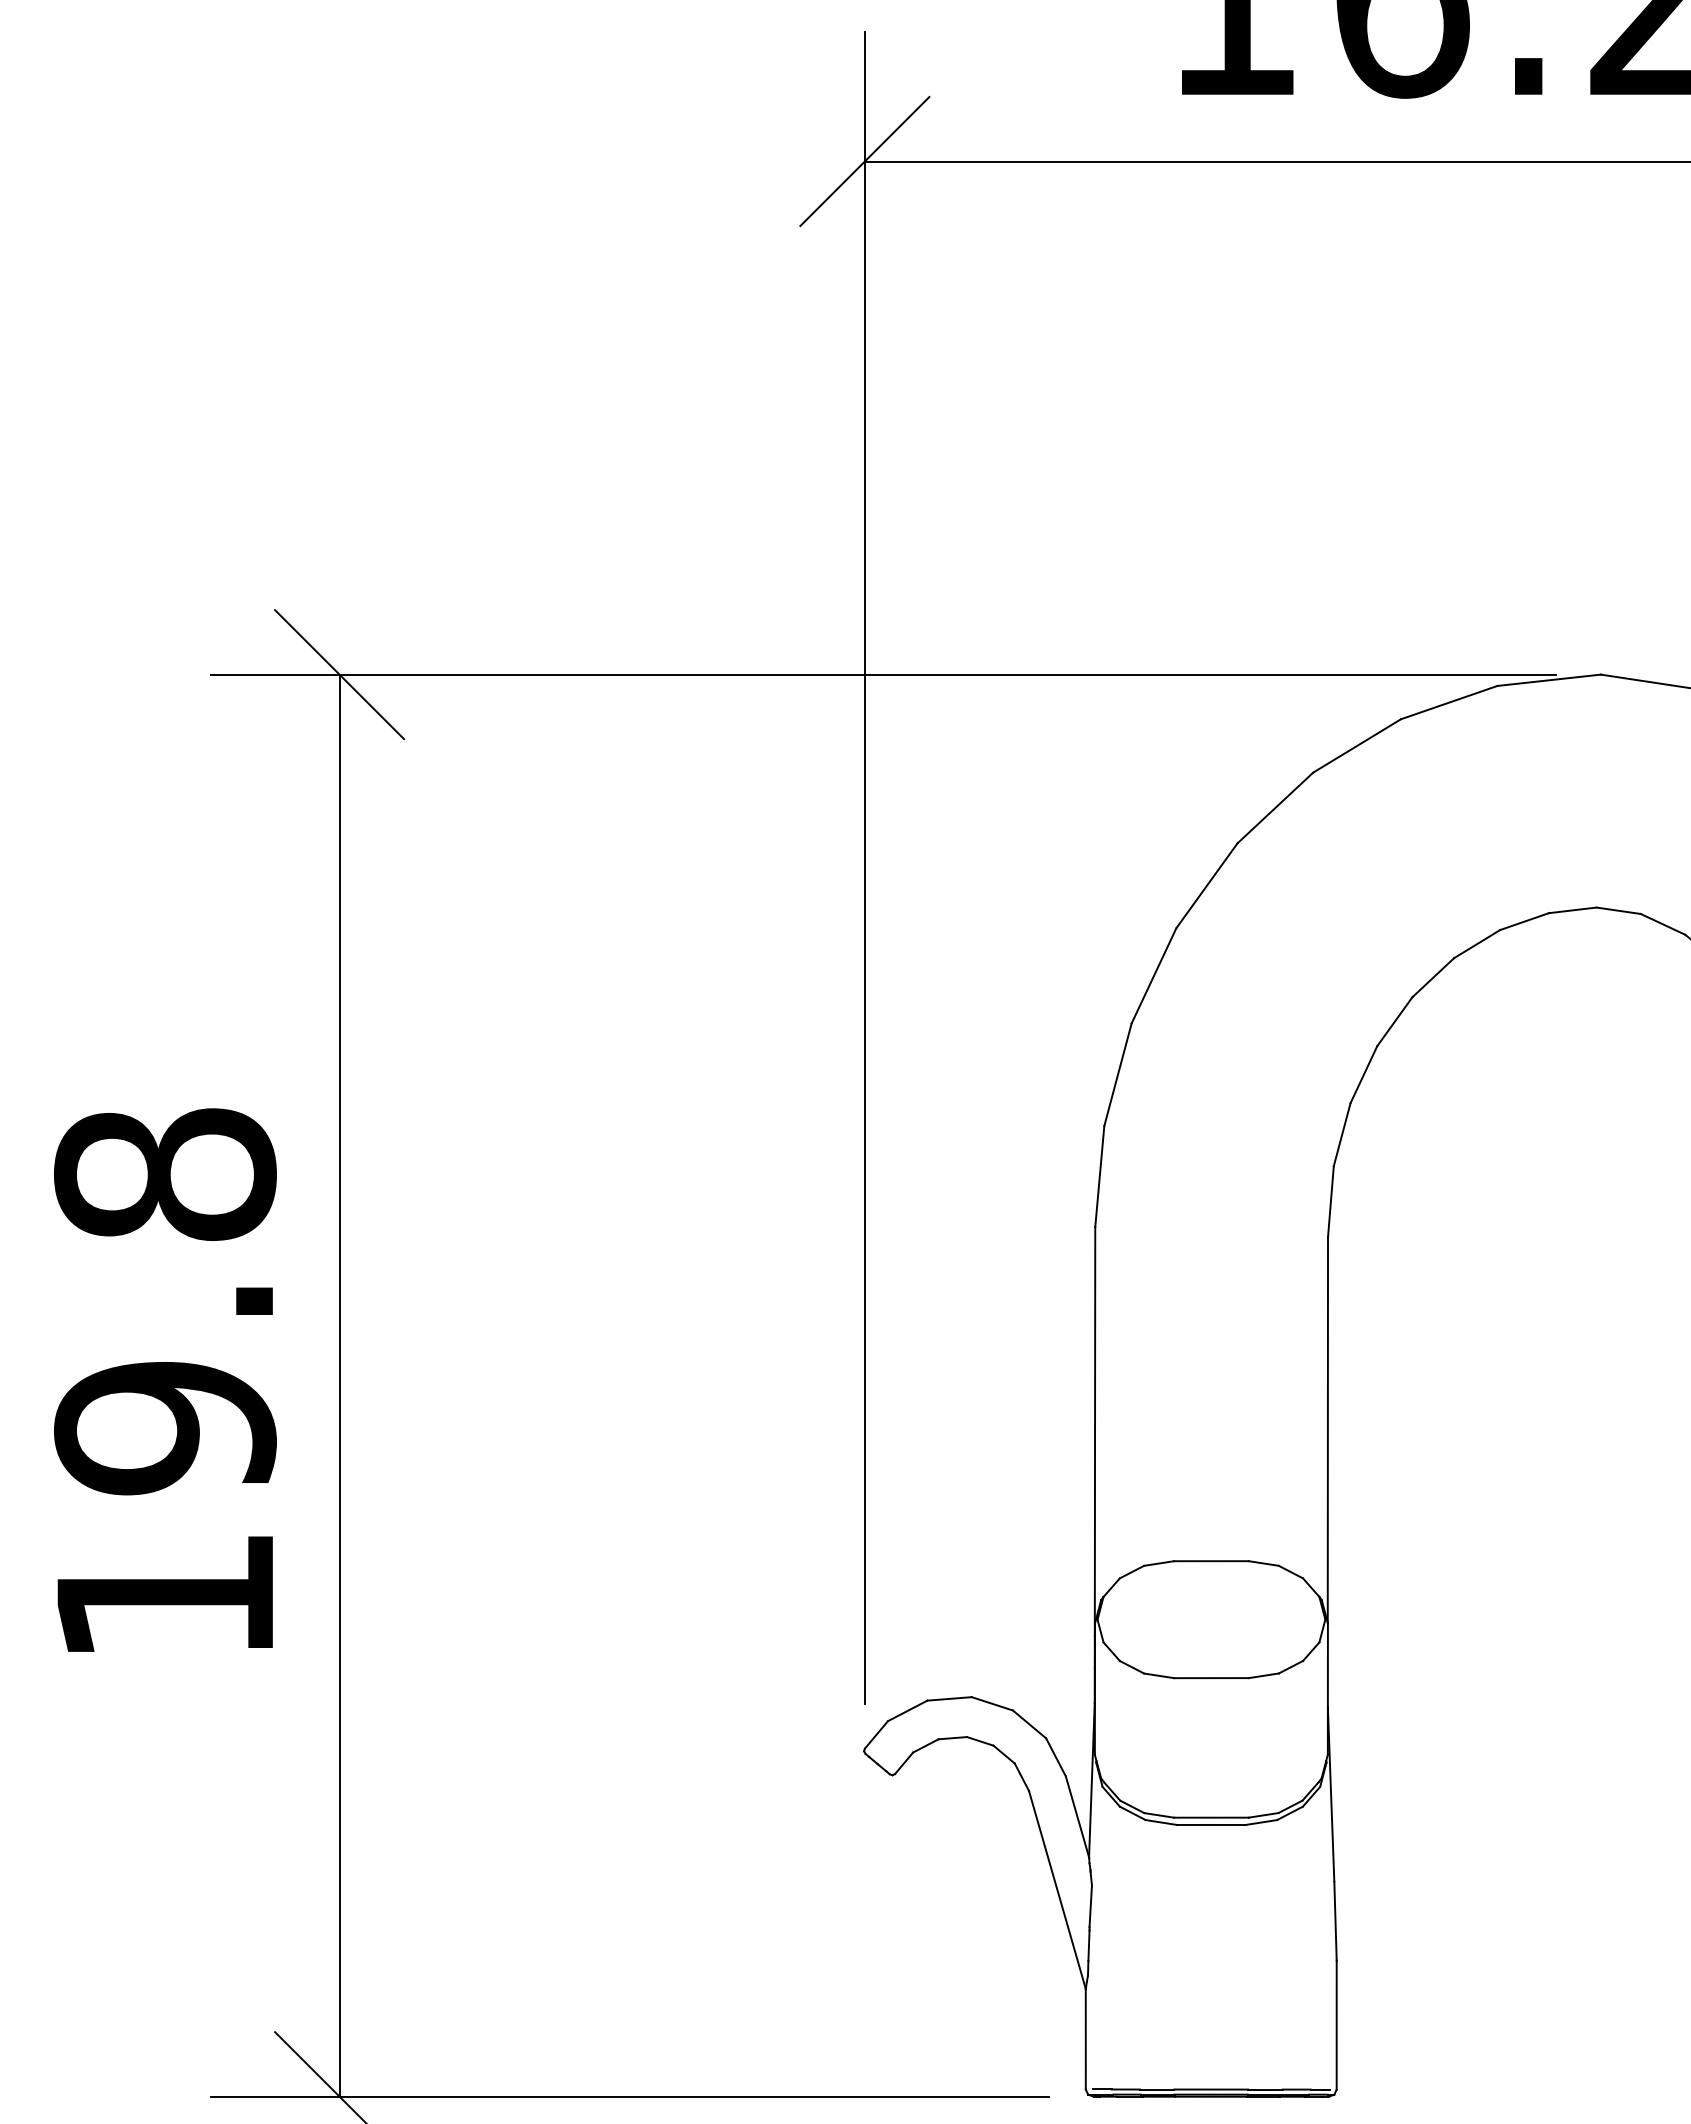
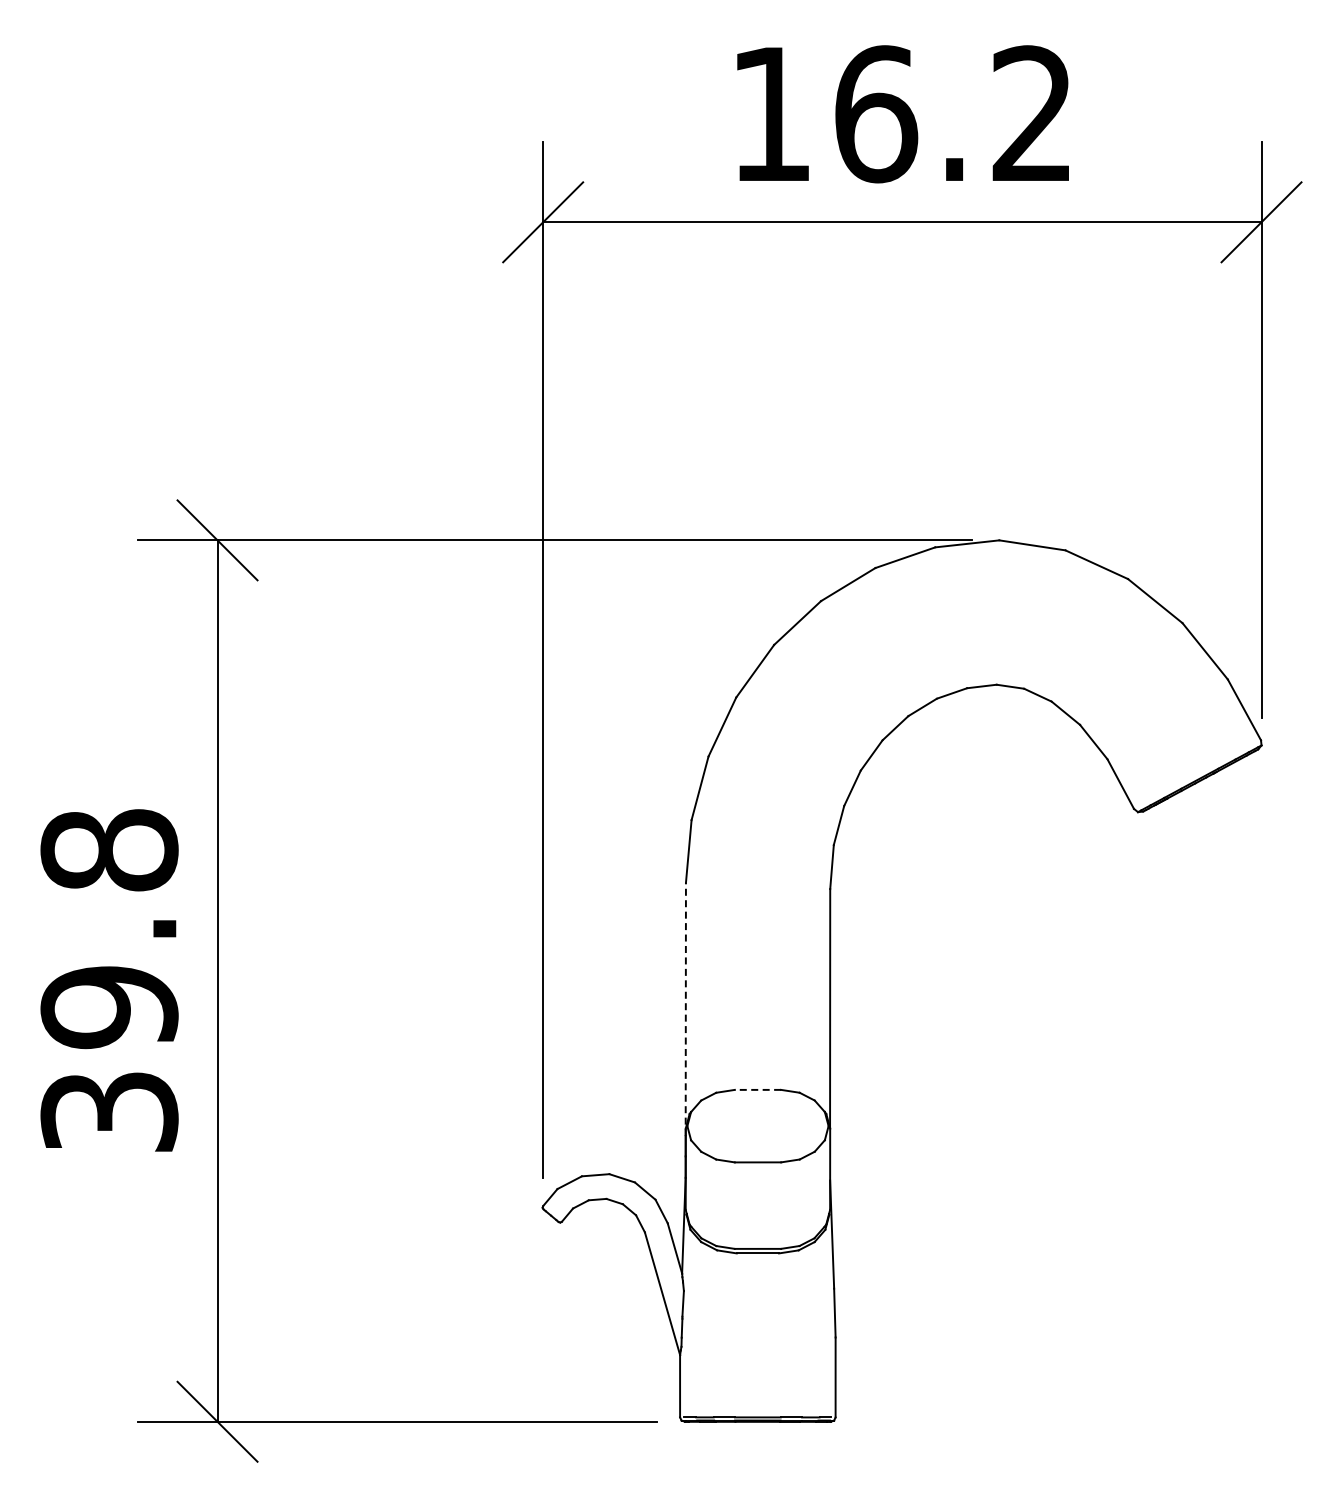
line: (1094, 1431) -> (685, 1009), solid -> dashed
line: (1210, 1560) -> (757, 1089), solid -> dashed
text: (165, 1596) -> (109, 1111), 19.8 -> 39.8

